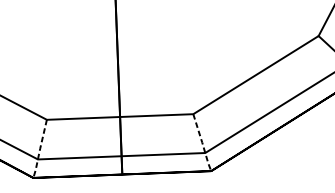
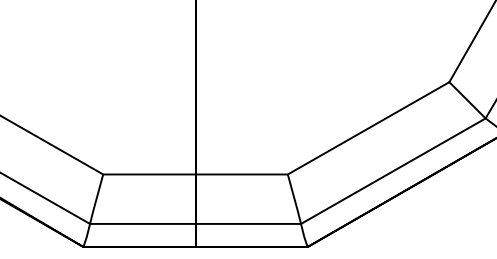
line: (202, 143) -> (297, 211), dashed -> solid
line: (40, 149) -> (93, 211), dashed -> solid

